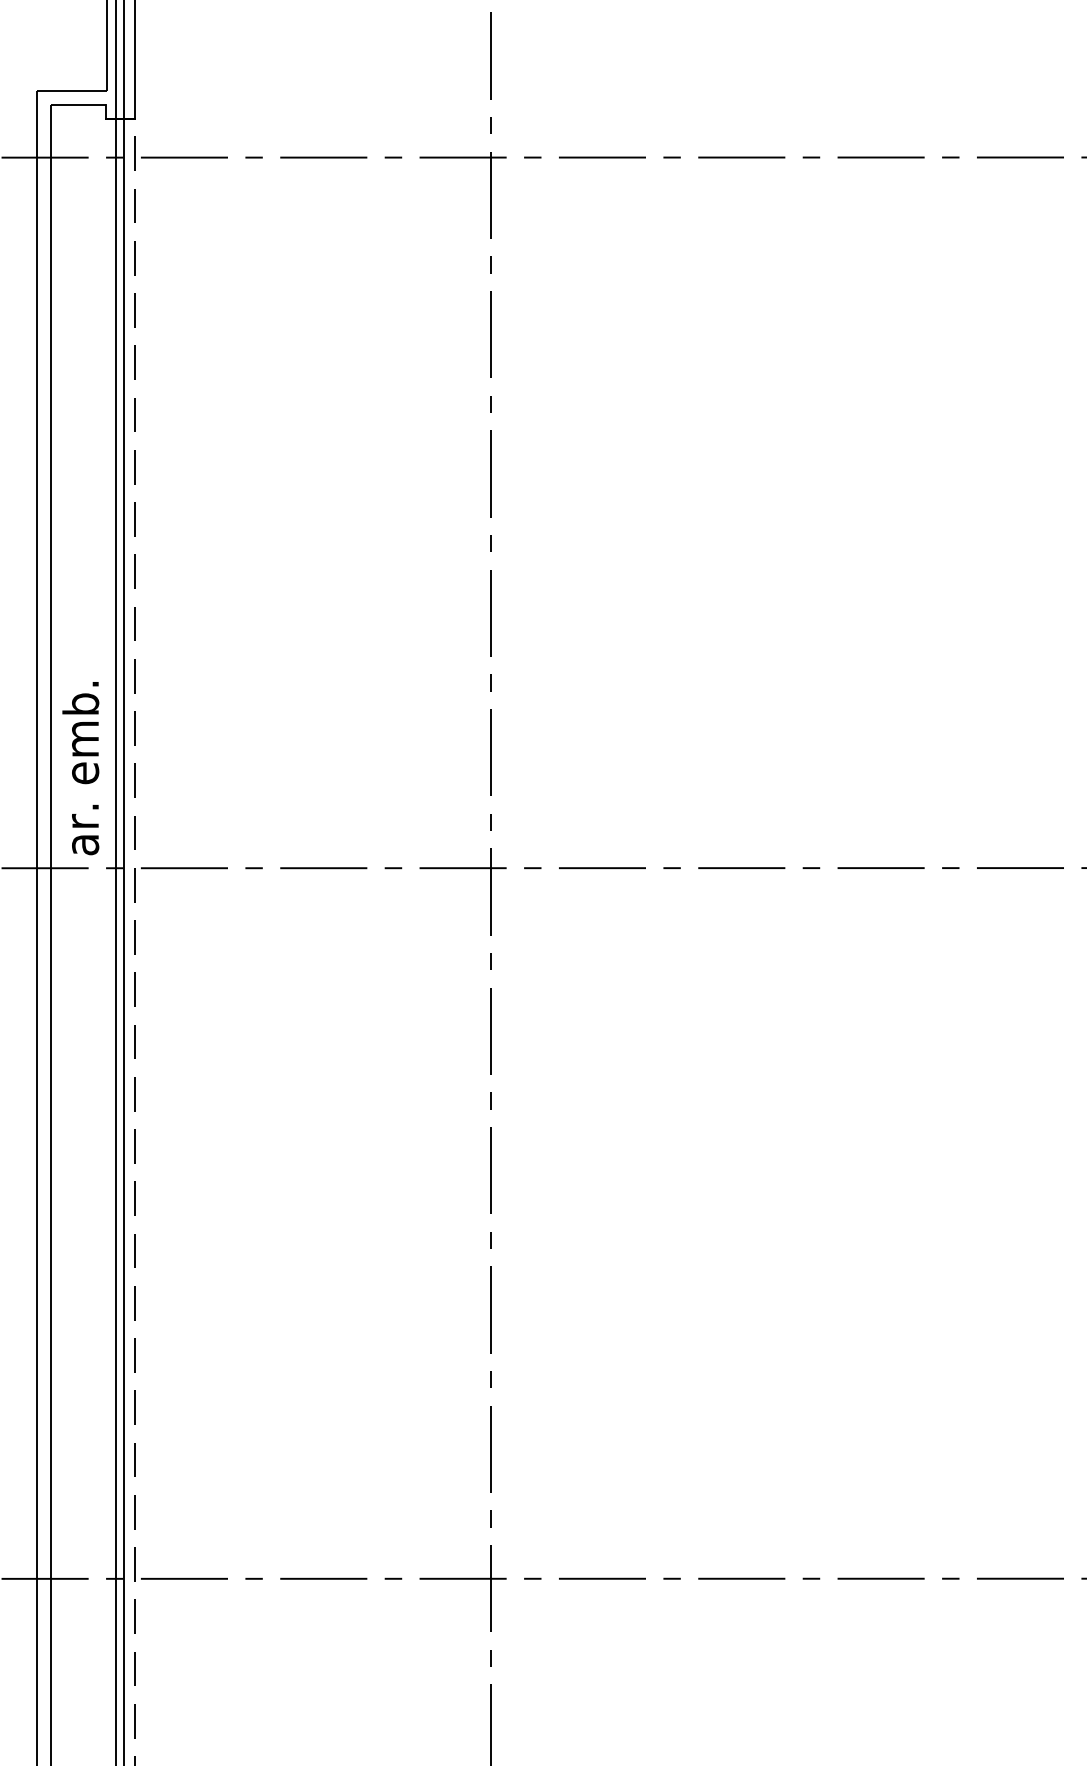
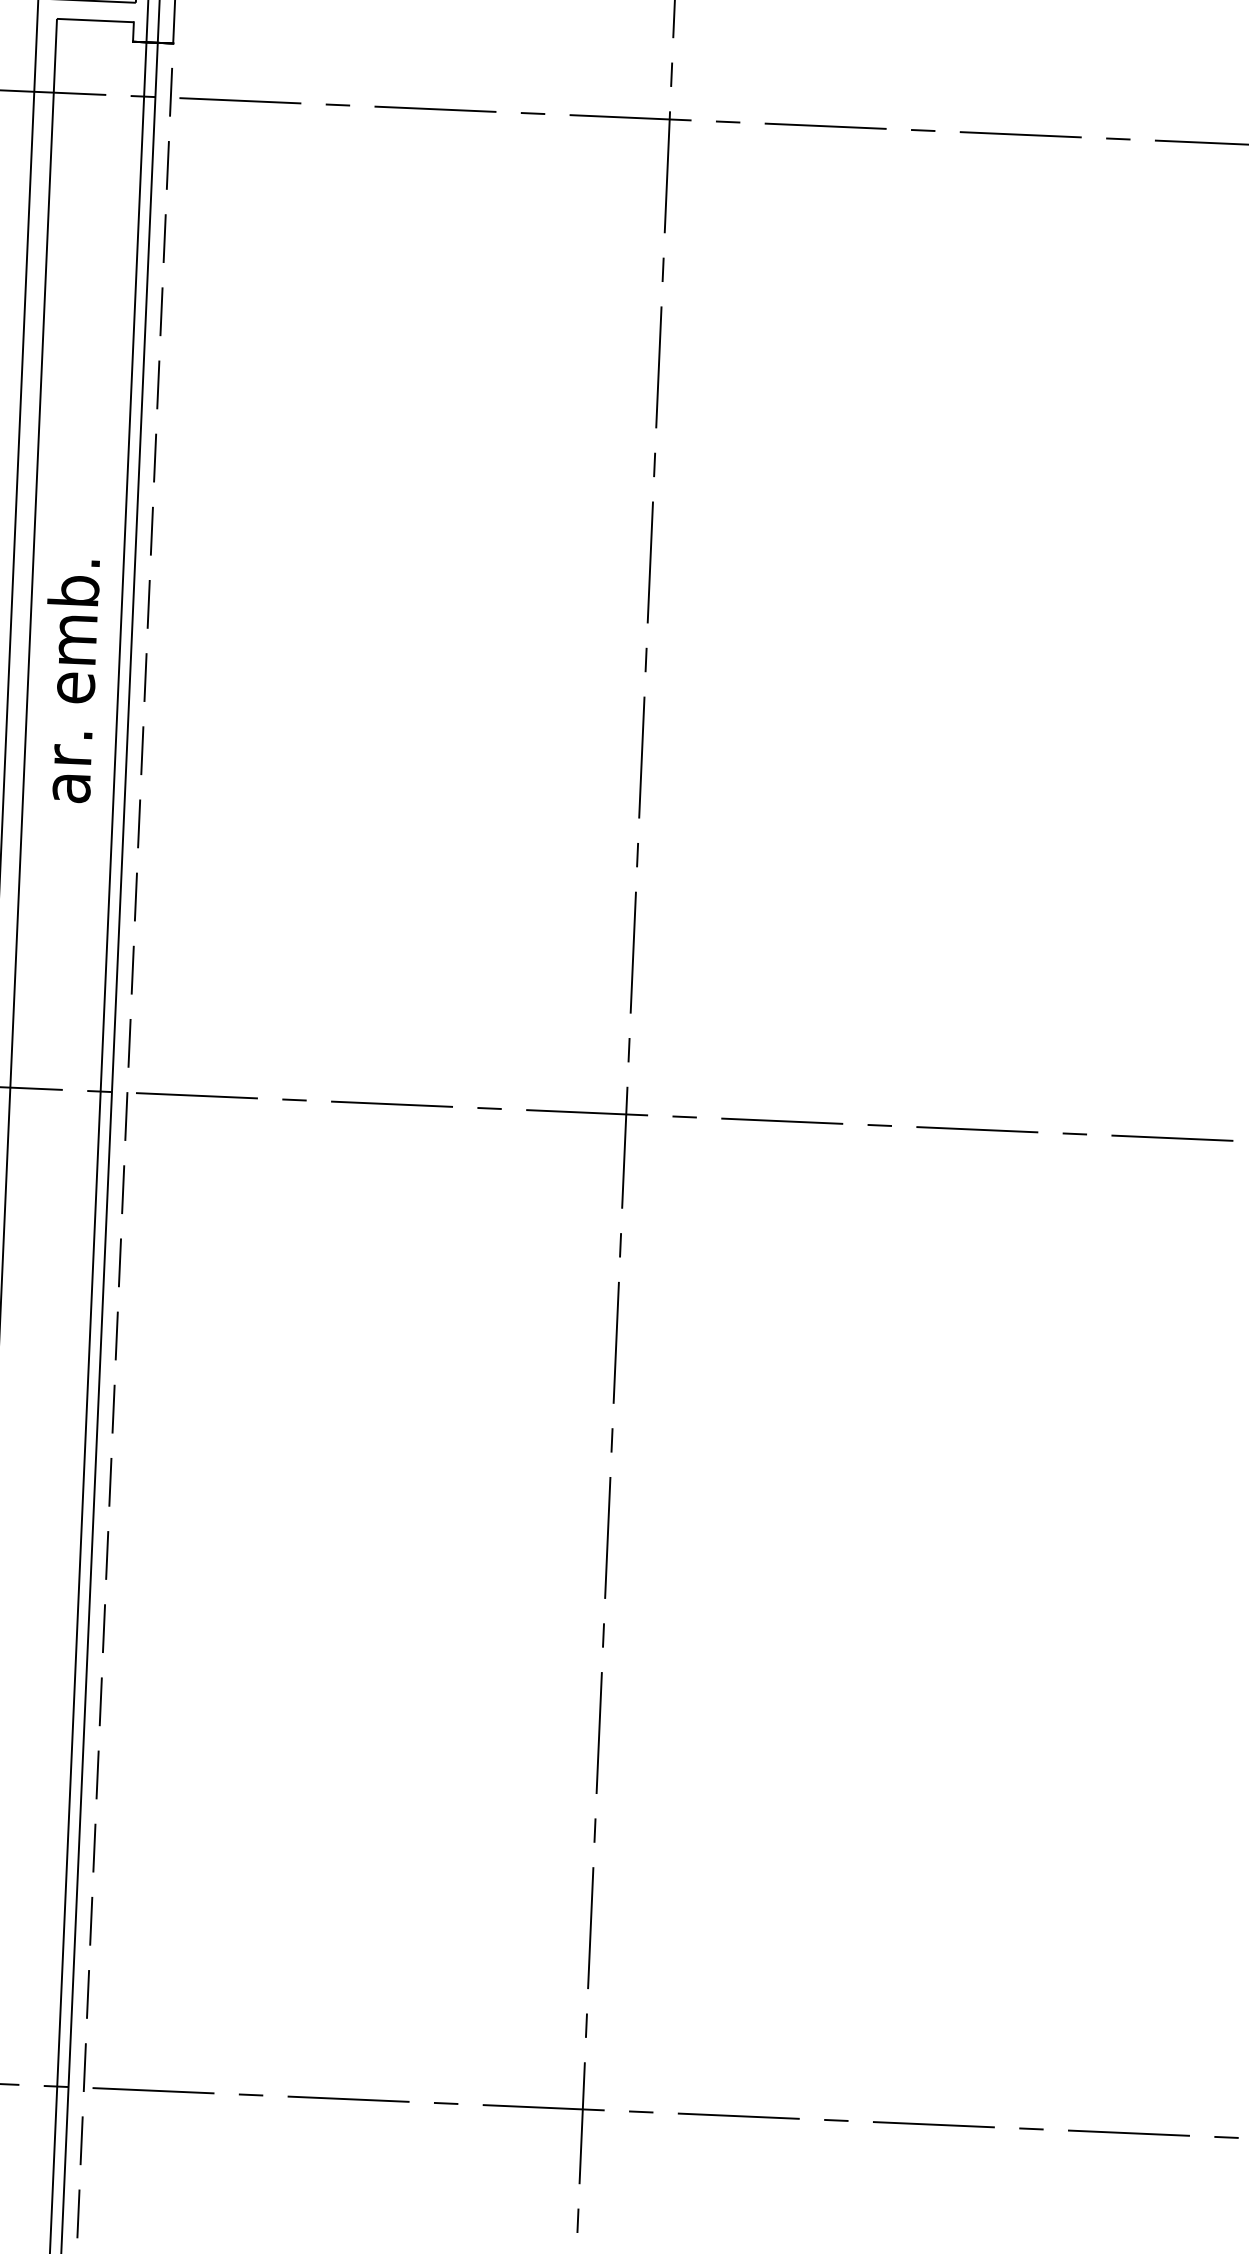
text: (80, 768) -> (69, 680), moved

